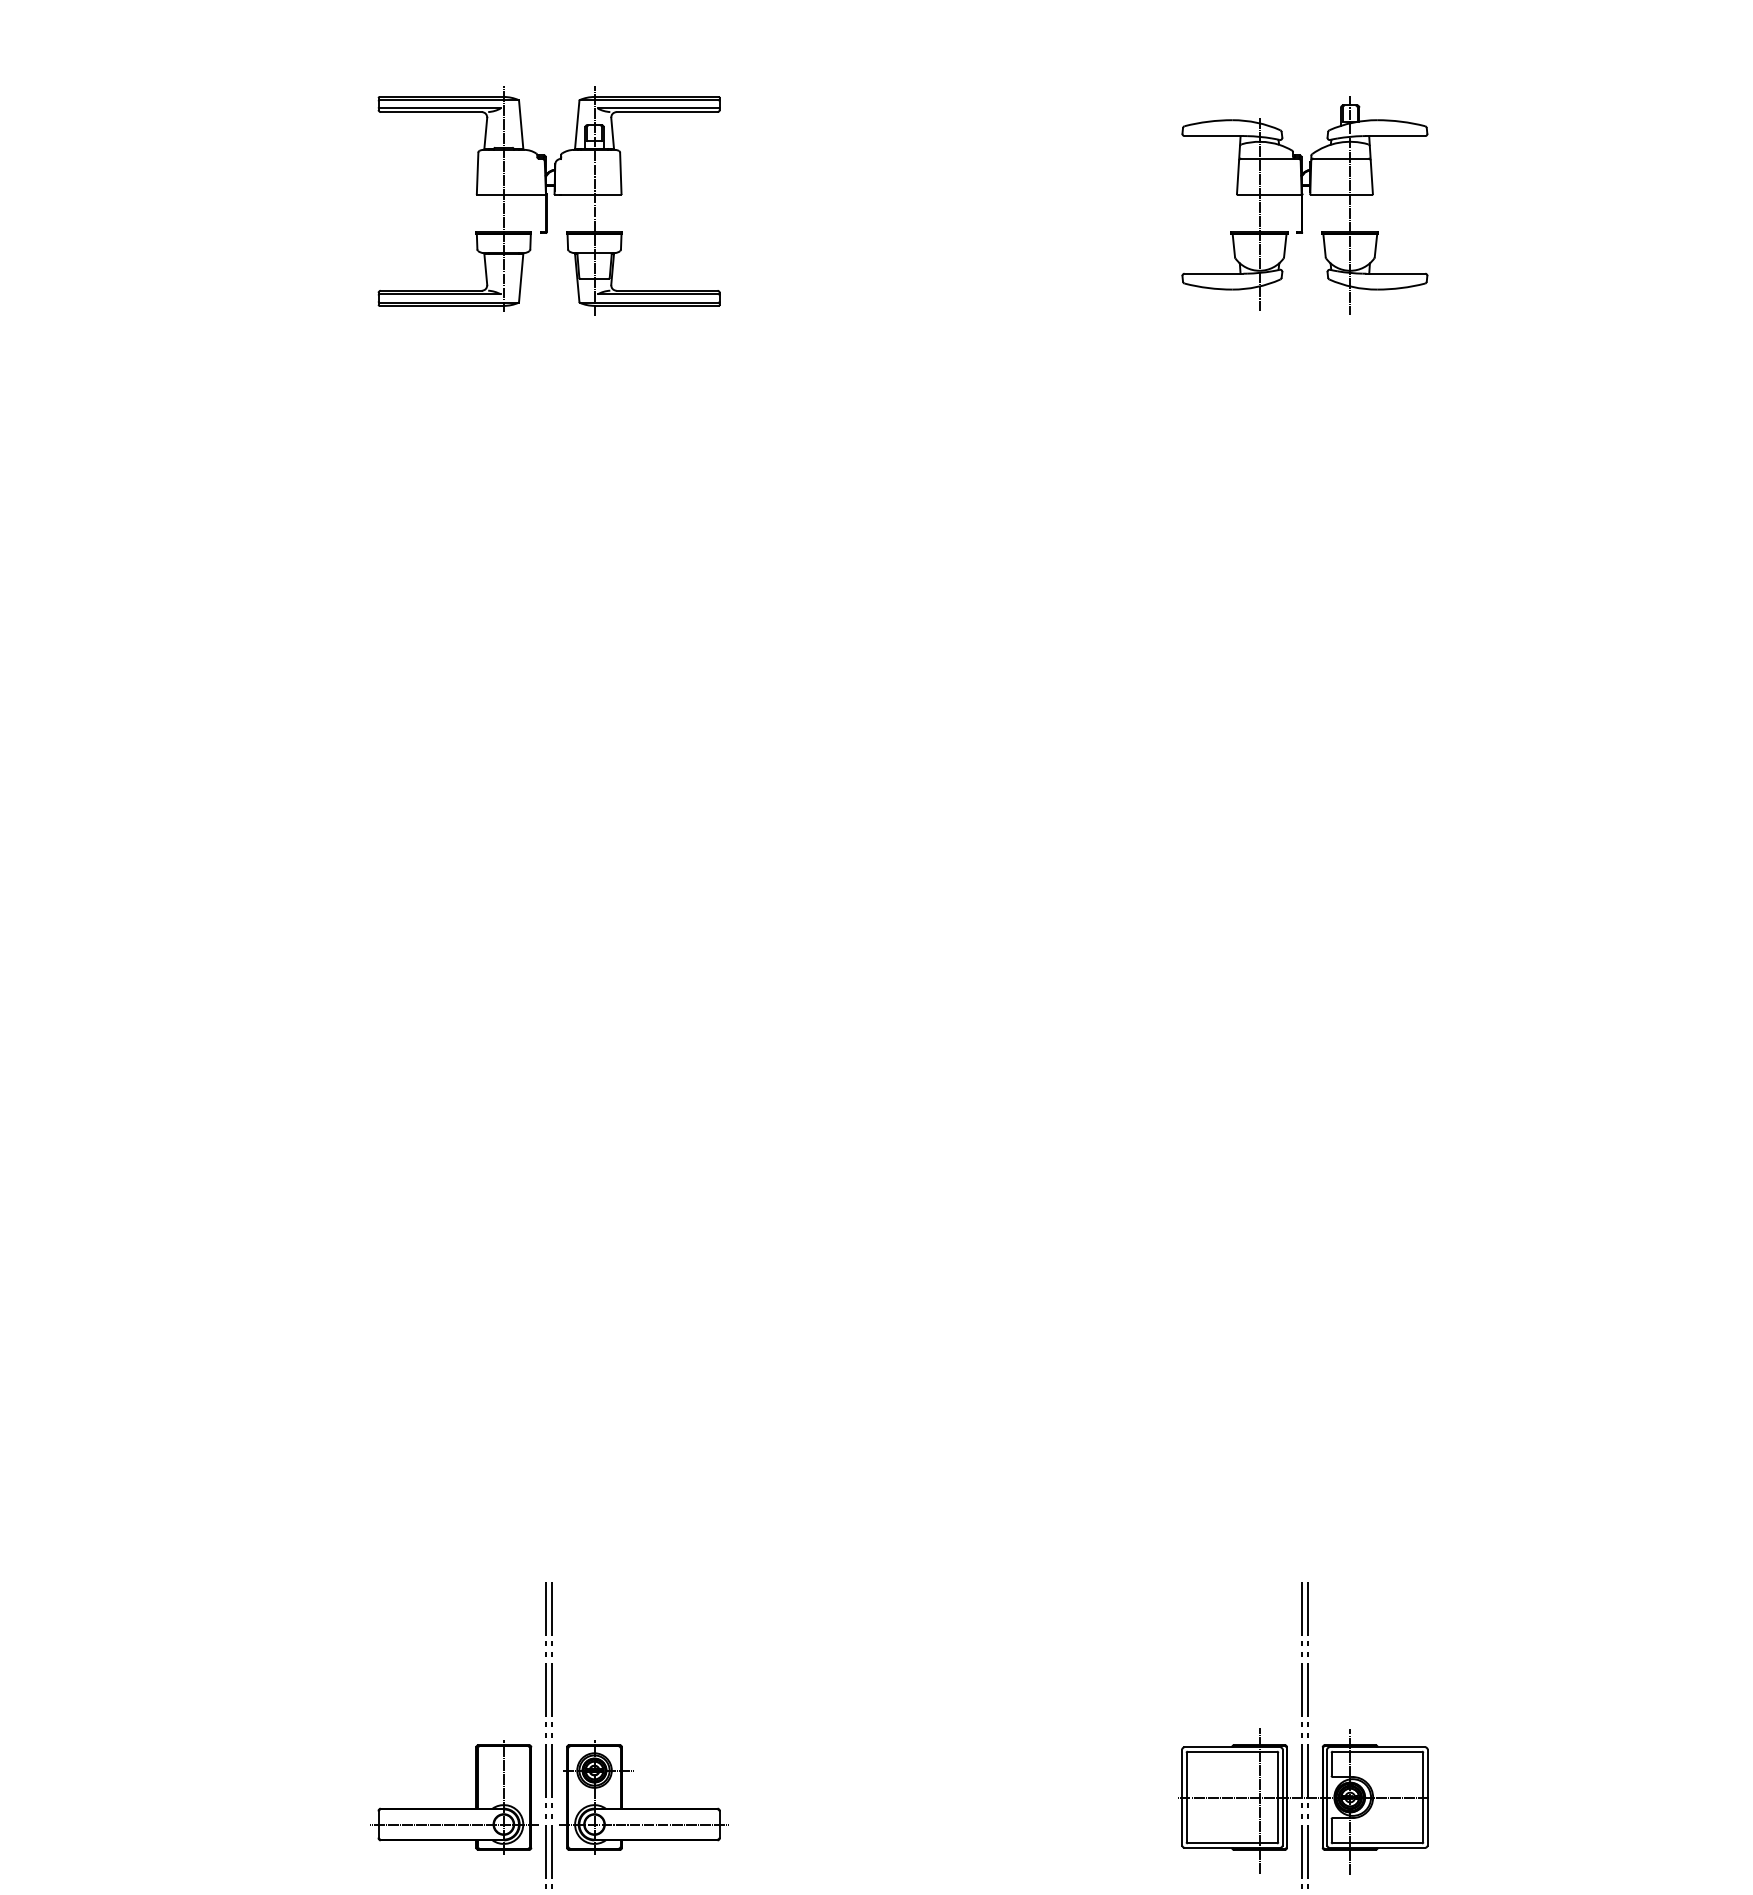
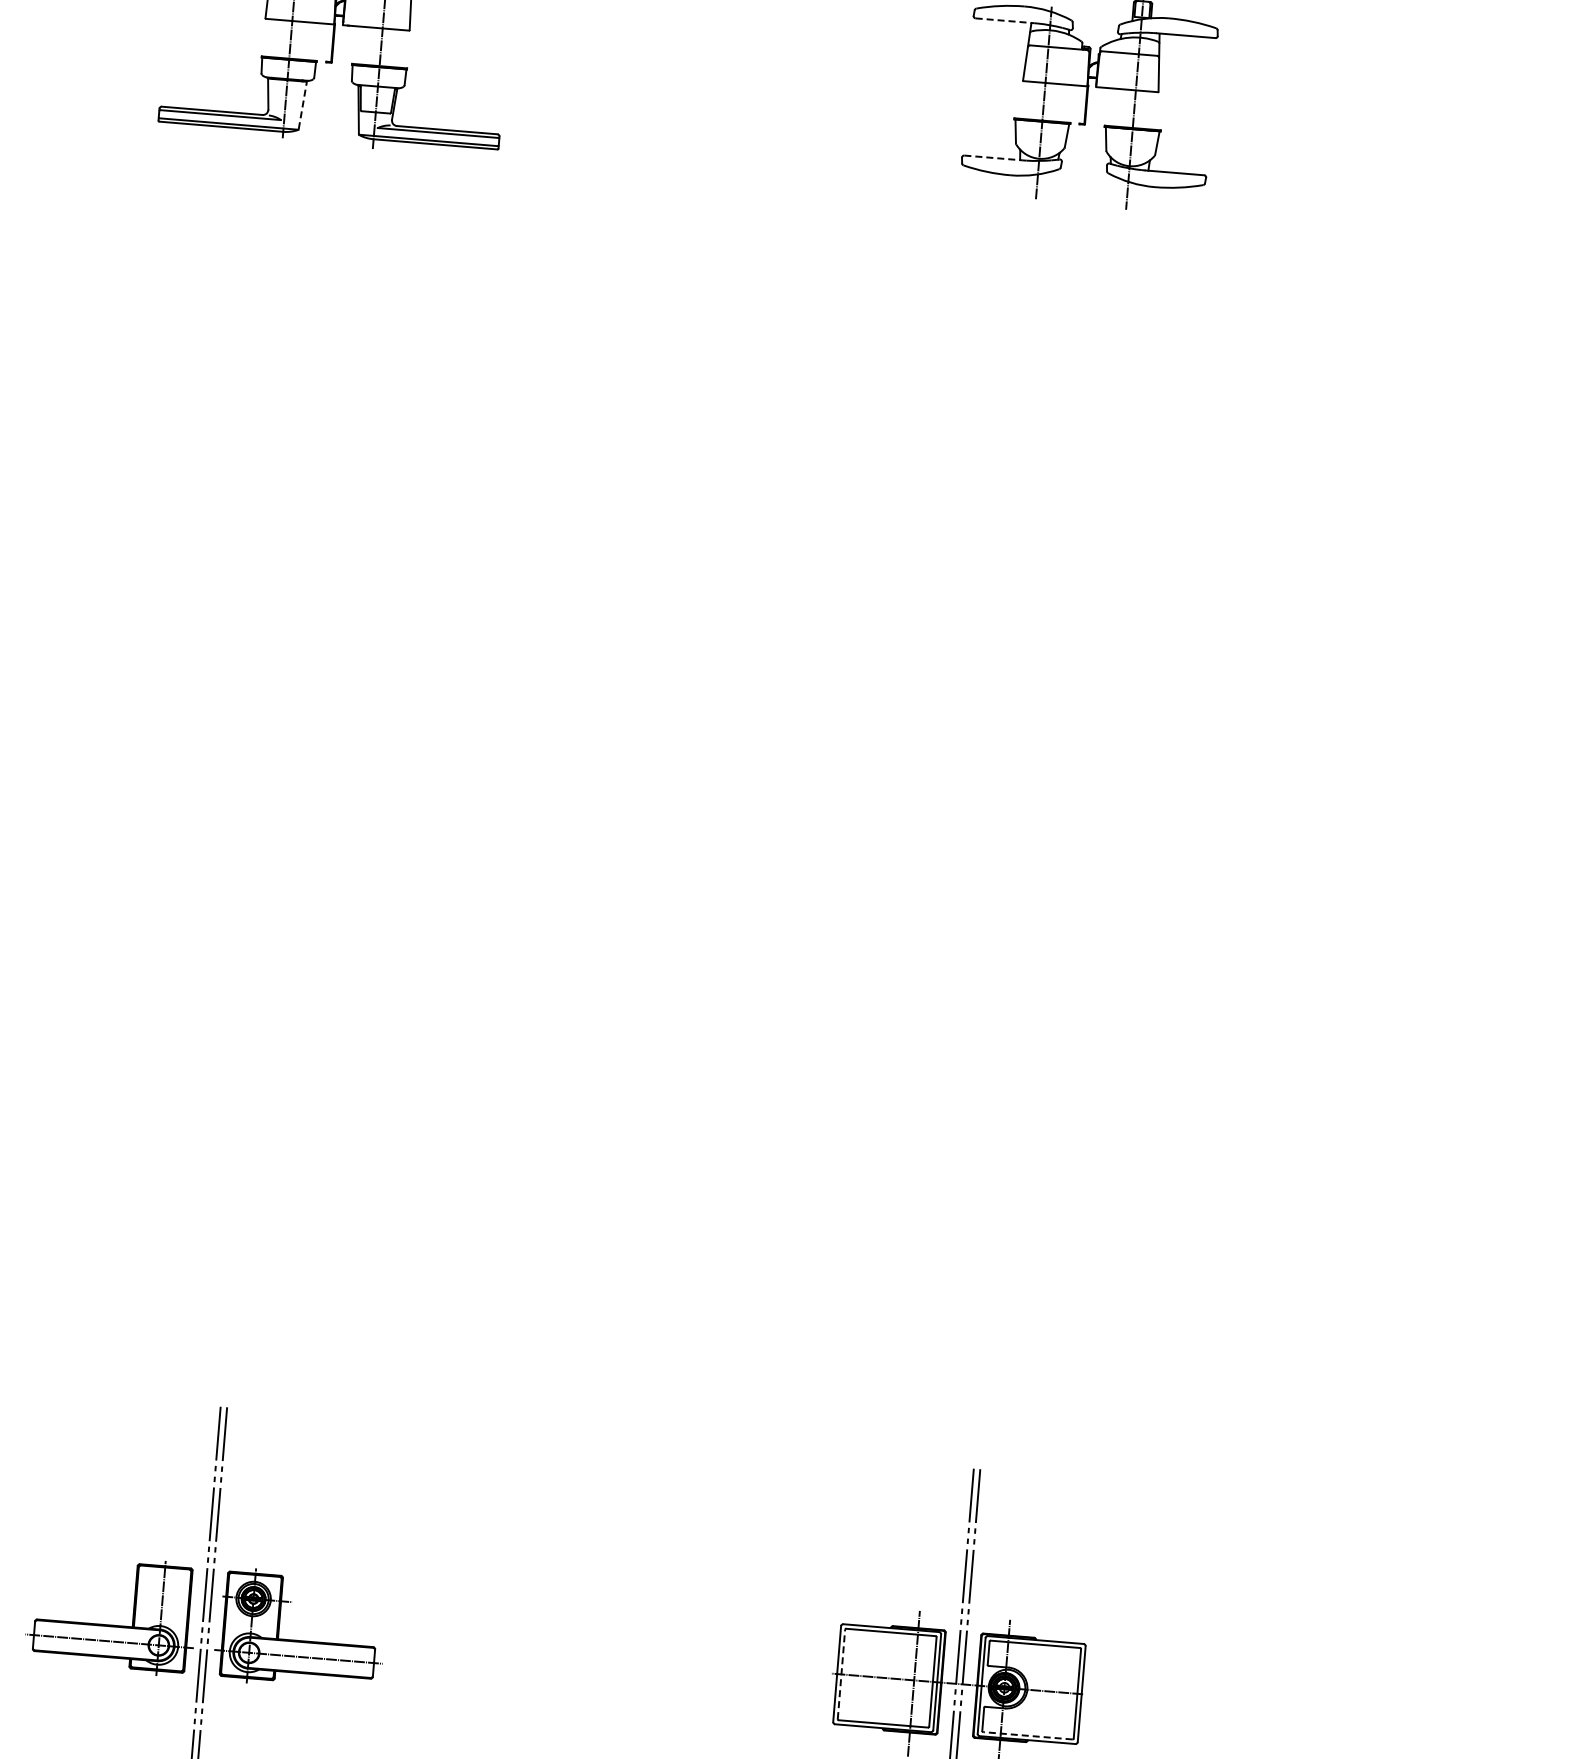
line: (1214, 136) -> (1005, 21), solid -> dashed
line: (1214, 273) -> (994, 157), solid -> dashed
line: (521, 278) -> (303, 106), solid -> dashed
line: (1186, 1797) -> (841, 1674), solid -> dashed
line: (1377, 1843) -> (1027, 1735), solid -> dashed

